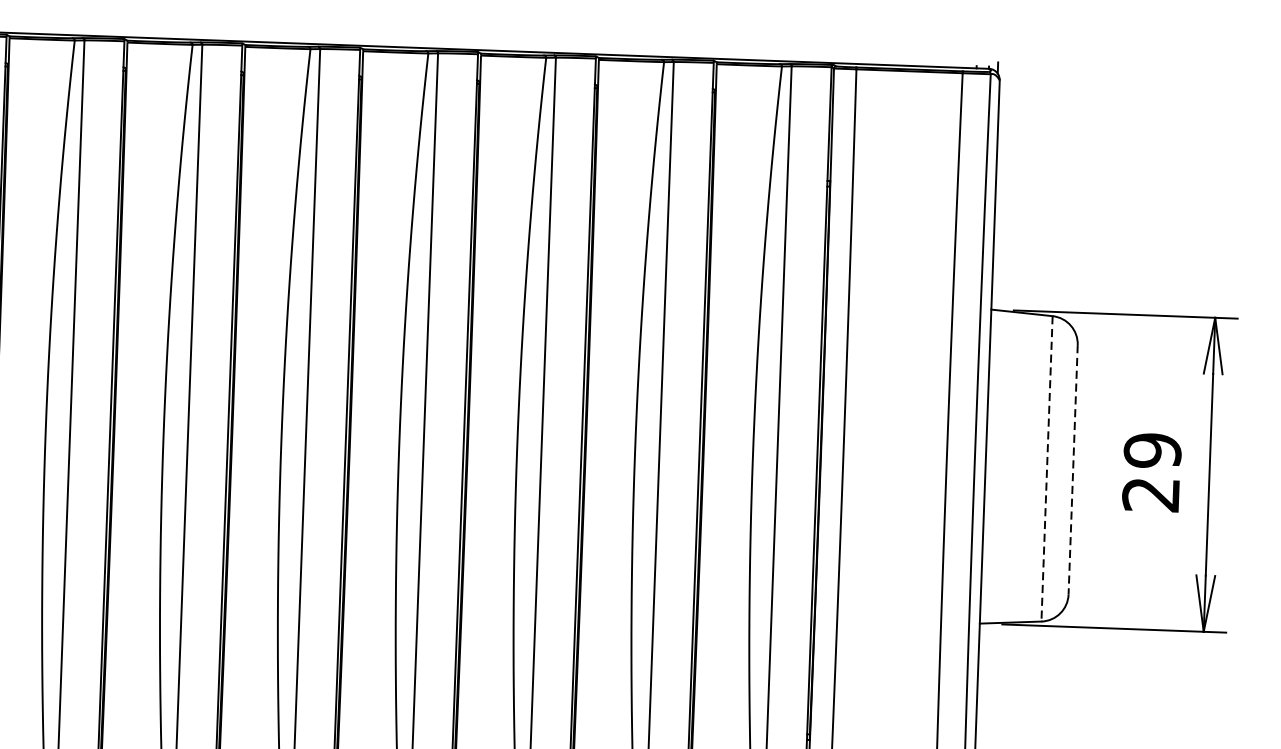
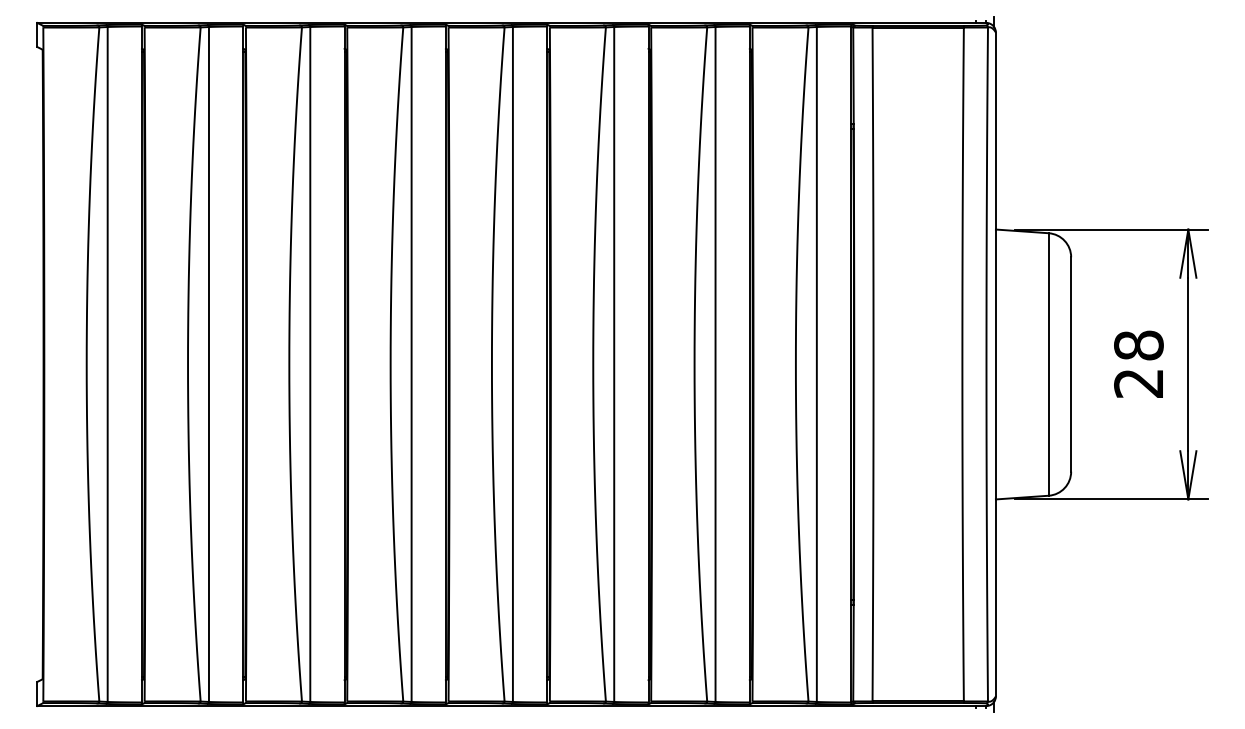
text: (1152, 450) -> (1138, 345), 29 -> 28
line: (1046, 468) -> (1048, 364), dashed -> solid
line: (1073, 469) -> (1071, 364), dashed -> solid

